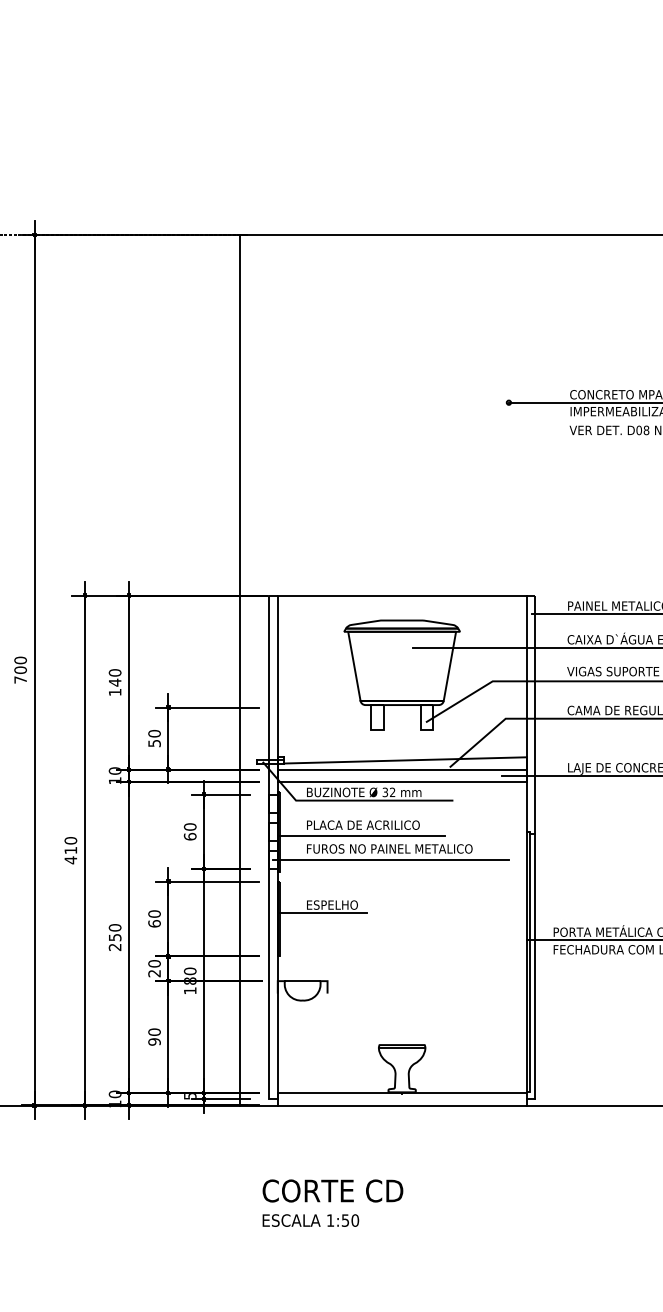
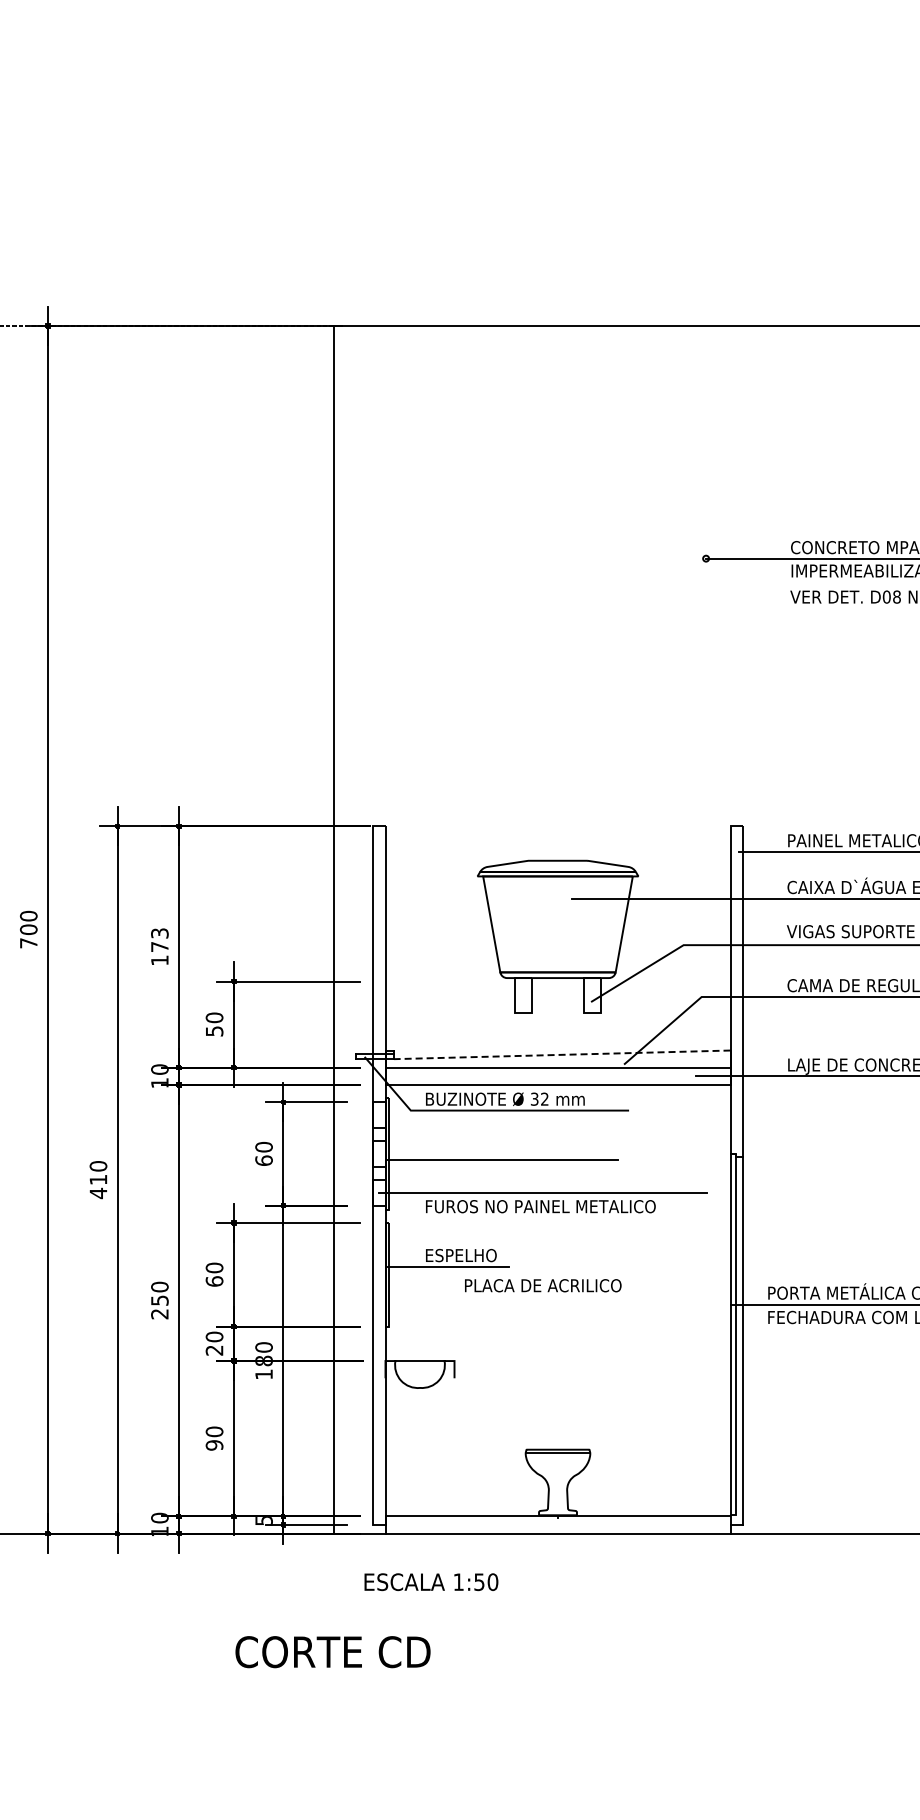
line: (401, 595) -> (557, 826), removed
text: (114, 677) -> (159, 940), 140 -> 173
line: (404, 760) -> (561, 1054), solid -> dashed
text: (363, 825) -> (543, 1285), moved
text: (389, 848) -> (540, 1206), moved
text: (332, 1191) -> (332, 1652), moved
text: (310, 1220) -> (431, 1582), moved

